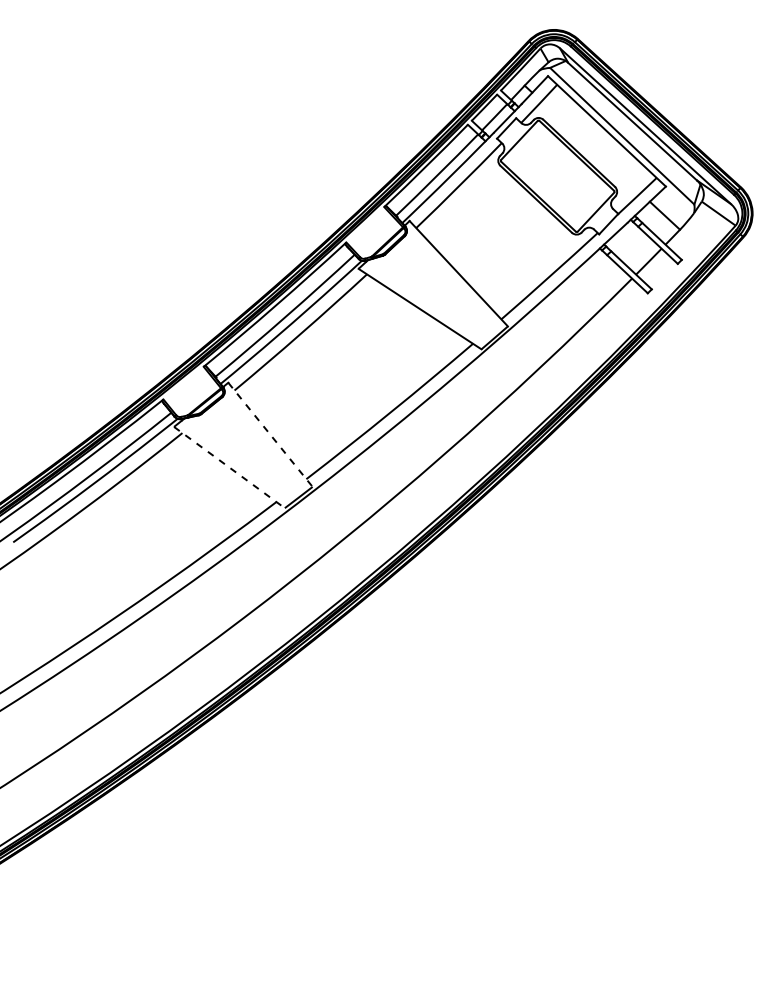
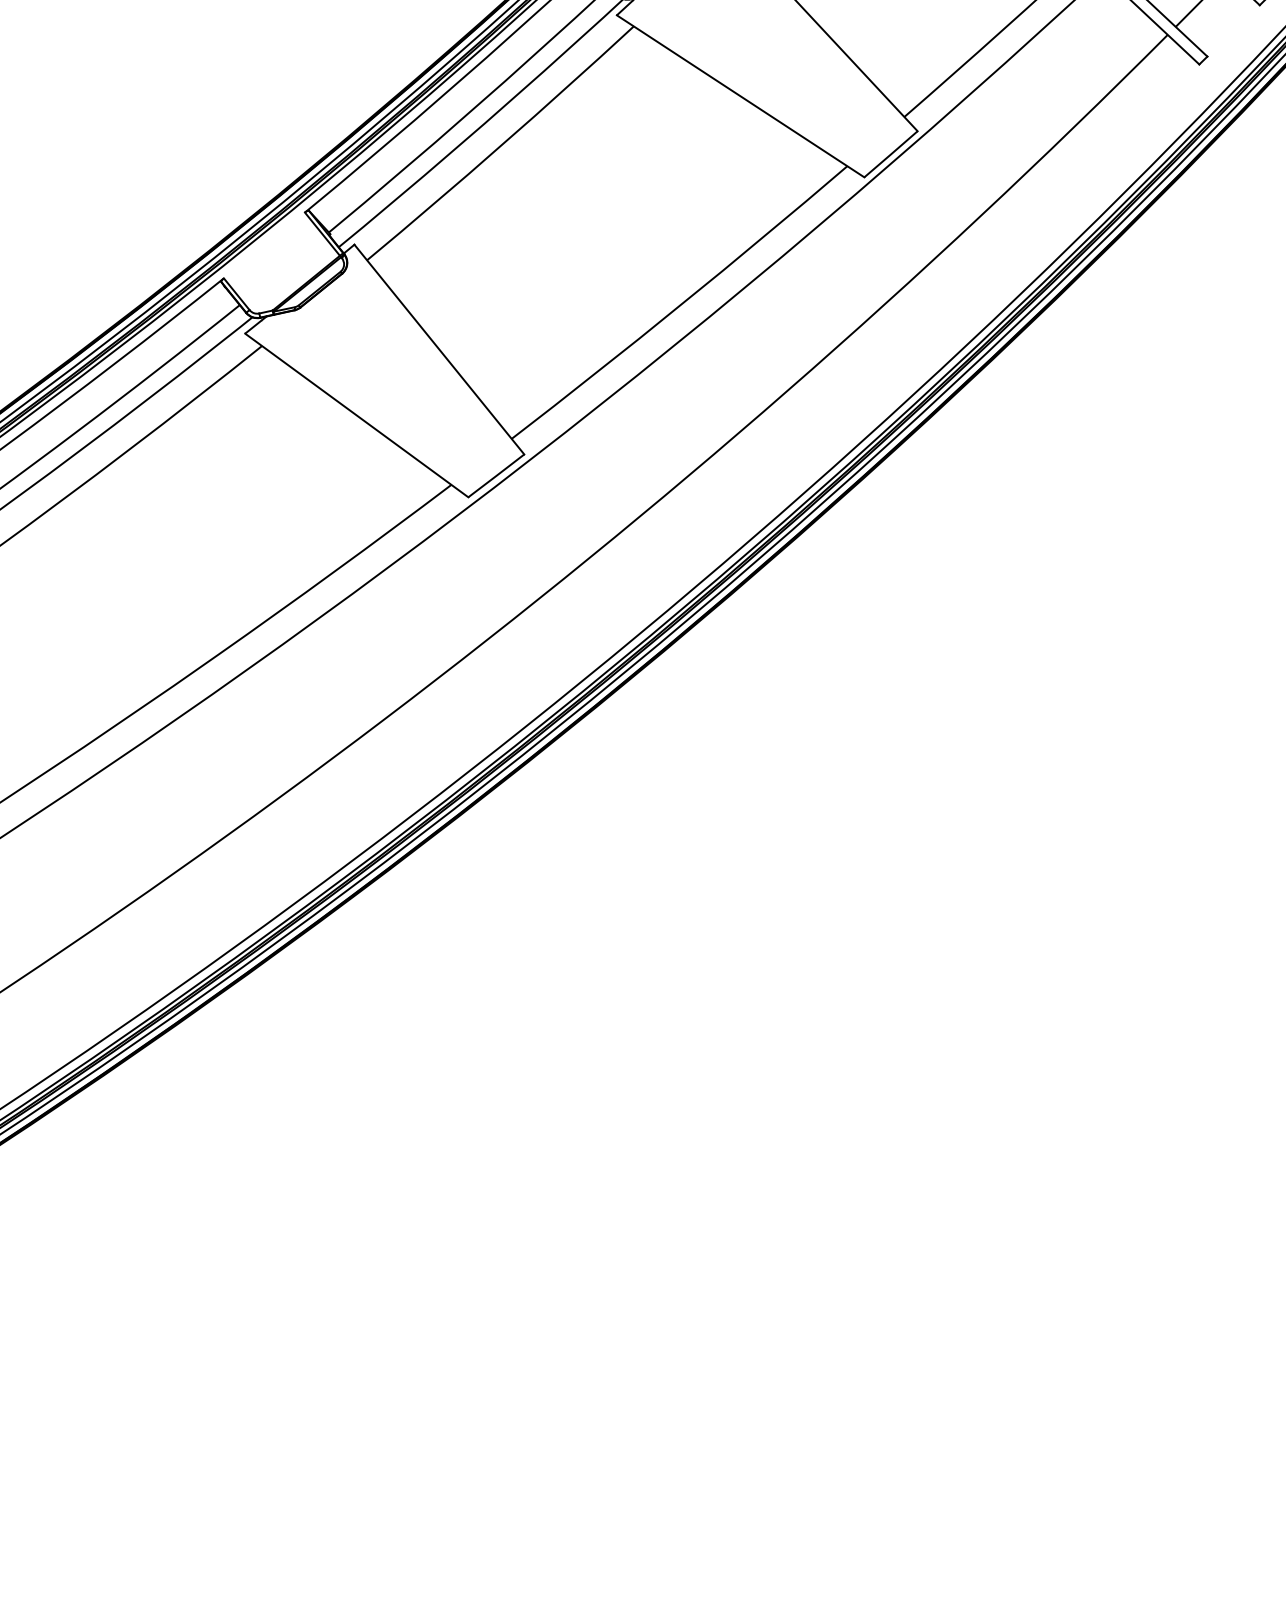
line: (270, 435) -> (439, 350), dashed -> solid
line: (229, 467) -> (356, 415), dashed -> solid

